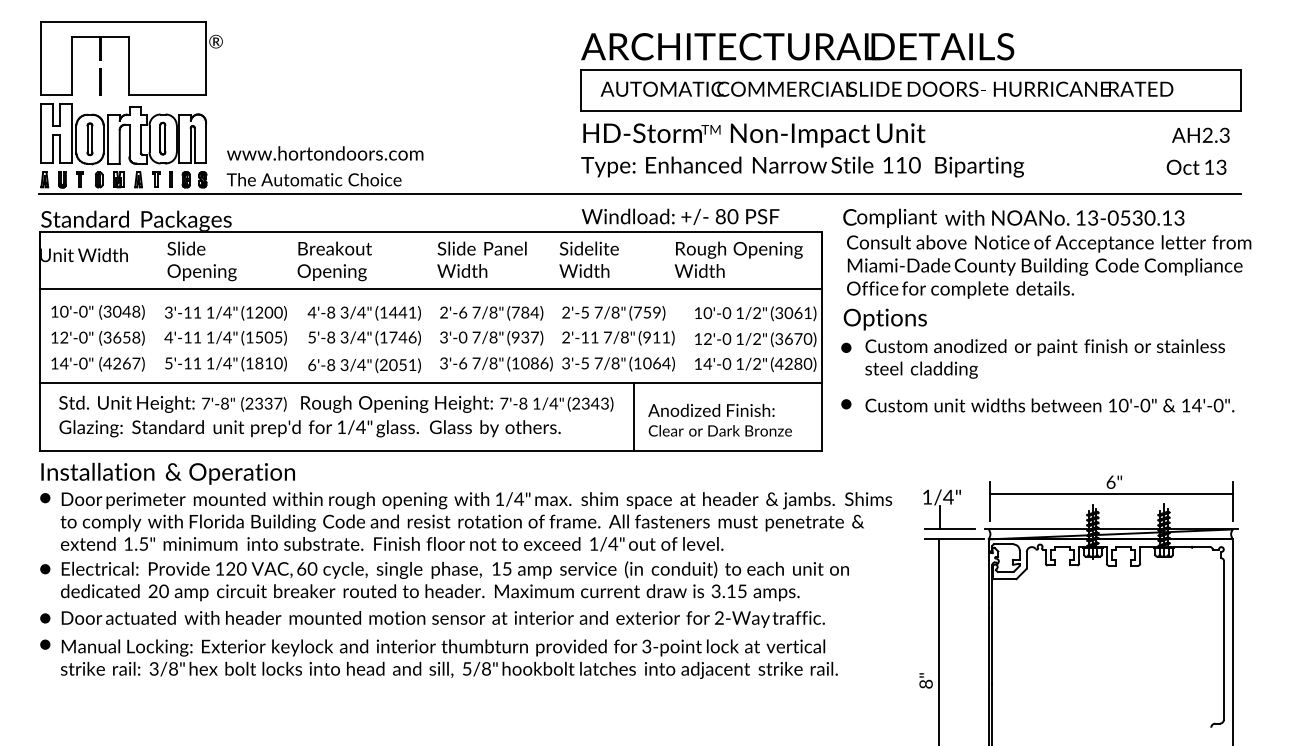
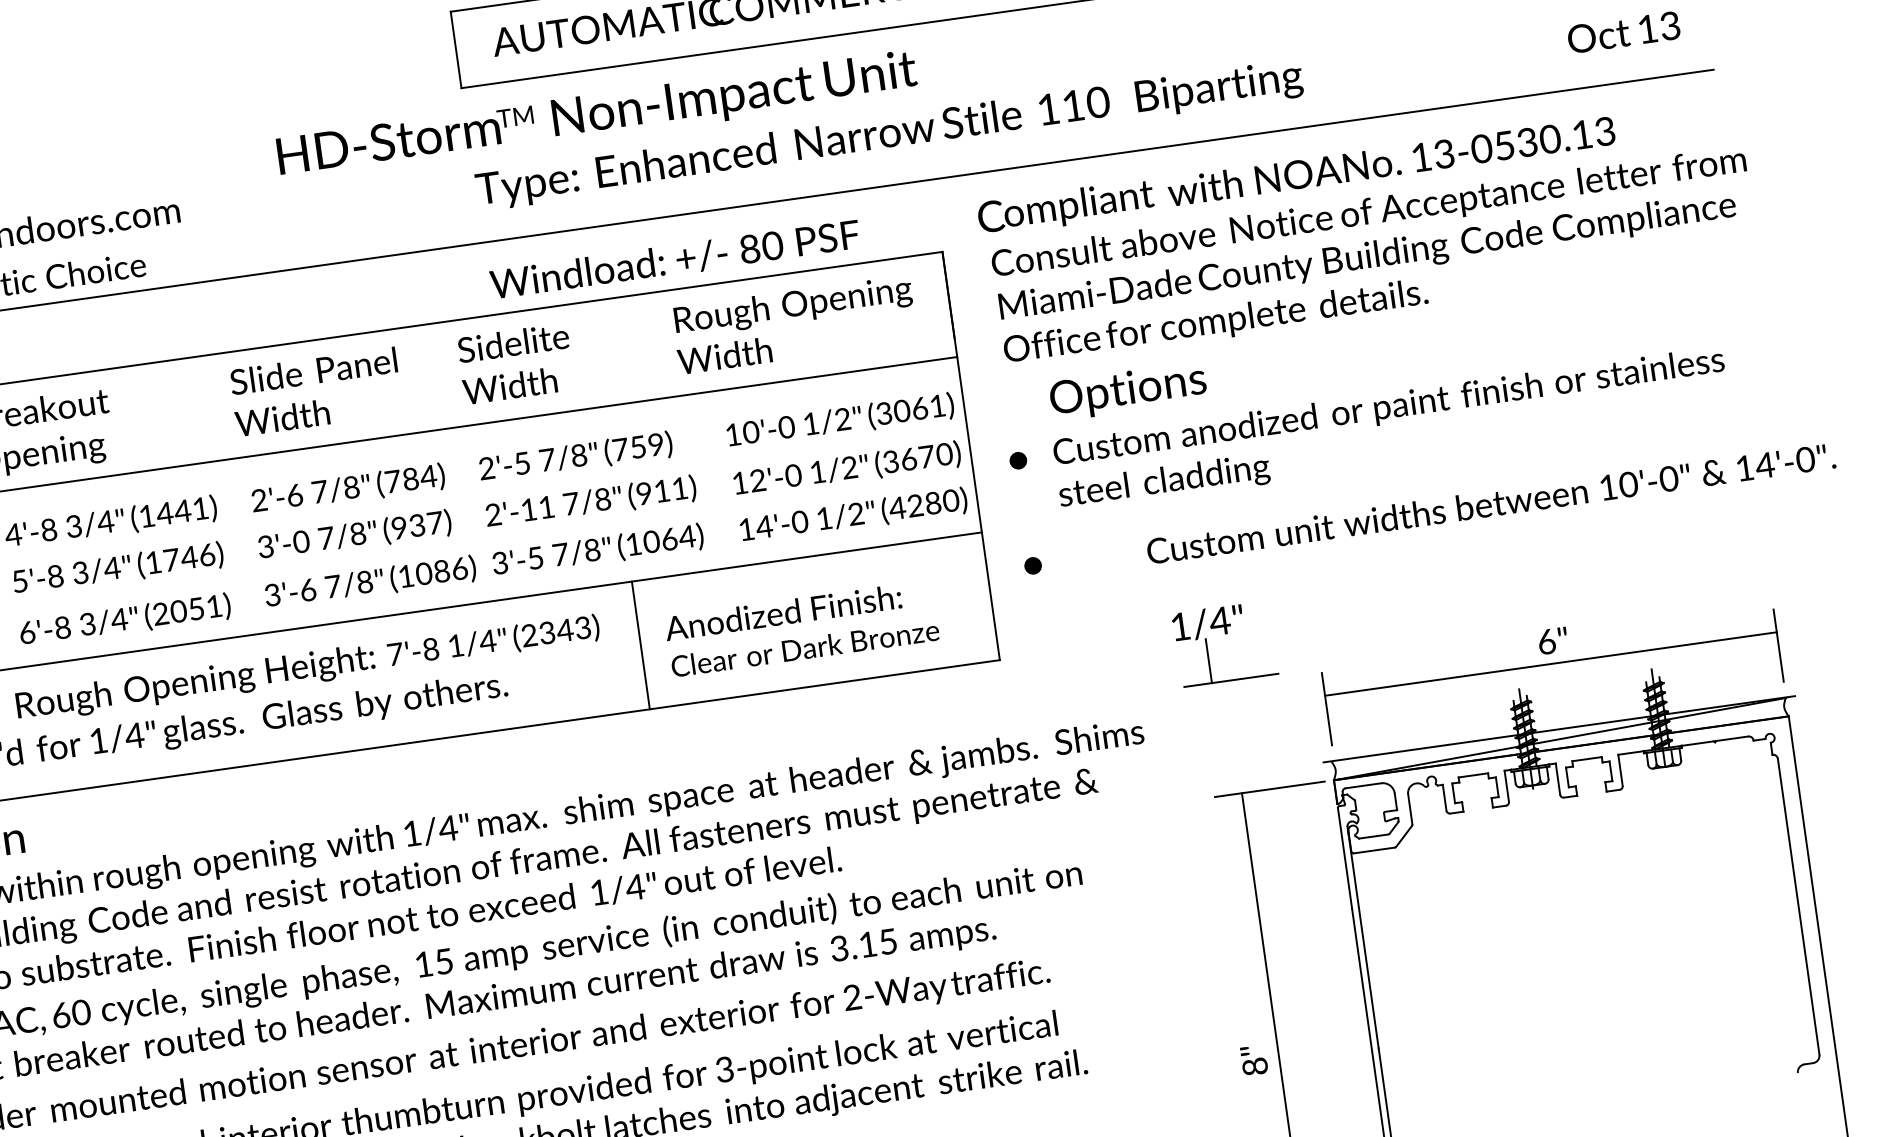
text: (754, 135) -> (597, 116), moved
text: (884, 319) -> (1126, 391), moved
text: (1049, 405) -> (1490, 503), moved
part: (949, 509) -> (1224, 643), moved

